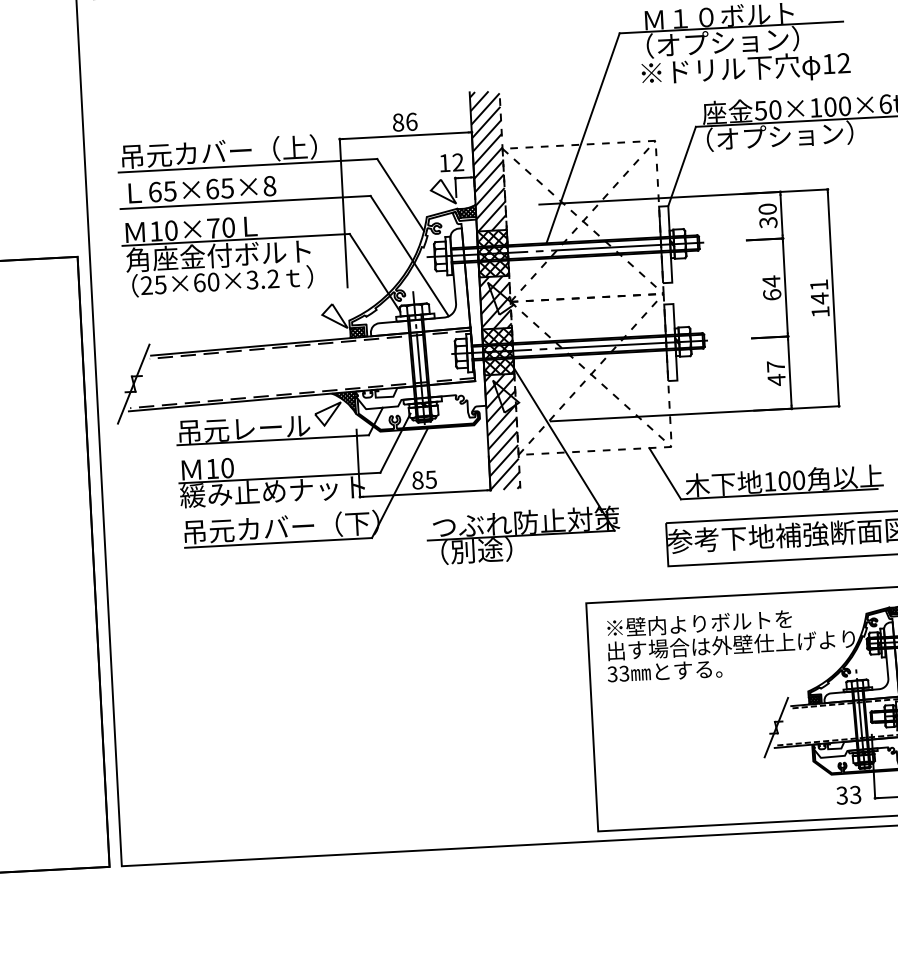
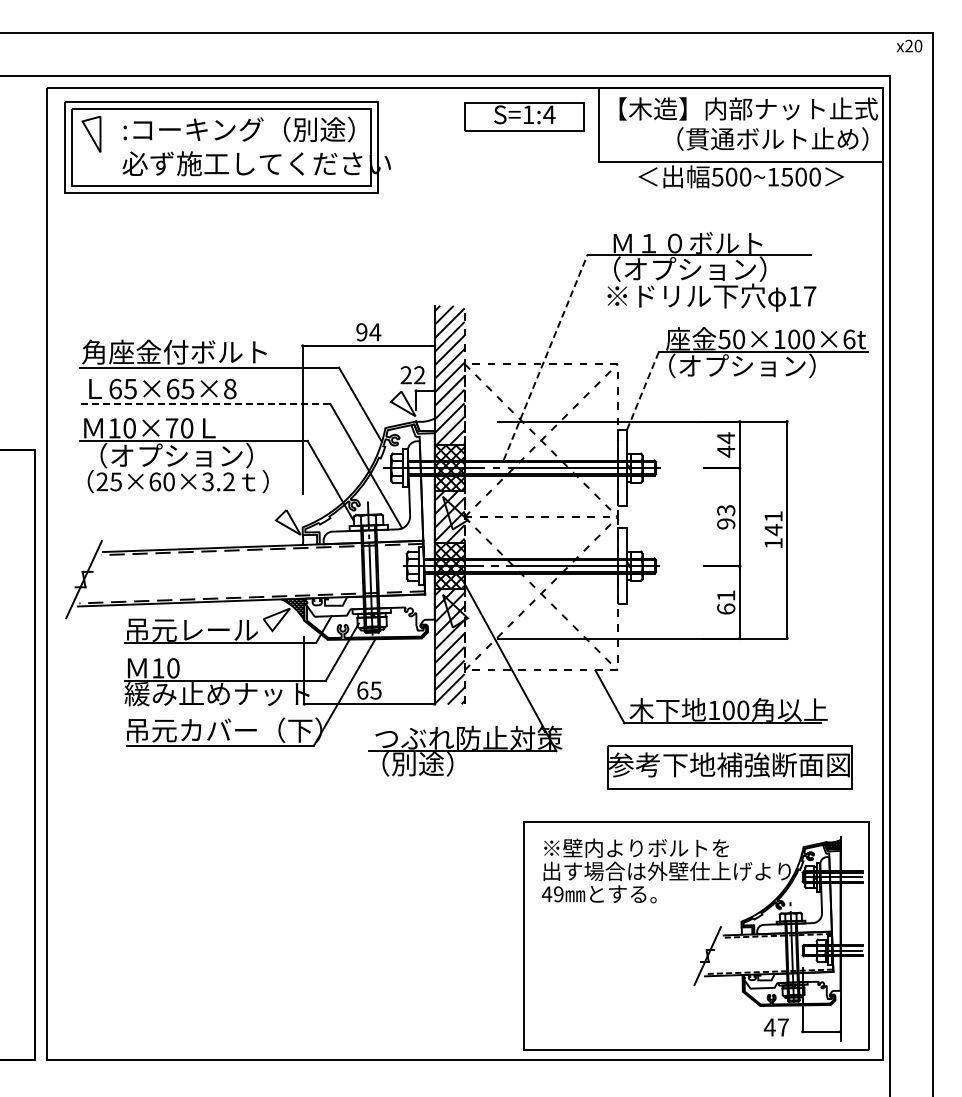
text: (843, 63) -> (809, 296), 12 -> 17
text: (404, 122) -> (368, 332), 86 -> 94
line: (583, 138) -> (545, 357), solid -> dashed
text: (218, 151) -> (180, 351), 吊元カバー（上） -> 角座金付ボルト
text: (444, 163) -> (405, 375), 12 -> 22
line: (681, 167) -> (642, 391), solid -> dashed
line: (244, 202) -> (204, 404), solid -> dashed
hatch: (466, 211) -> (425, 424), removed
text: (768, 215) -> (726, 444), 30 -> 44
text: (217, 255) -> (174, 455), 角座金付ボルト -> （オプション）
text: (772, 287) -> (726, 516), 64 -> 93
hatch: (356, 332) -> (309, 539), removed
text: (776, 373) -> (726, 602), 47 -> 61
text: (417, 480) -> (362, 690), 85 -> 65
text: (618, 674) -> (552, 894), 33 -> 49
hatch: (813, 700) -> (746, 930), removed
text: (847, 795) -> (775, 1027), 33 -> 47

